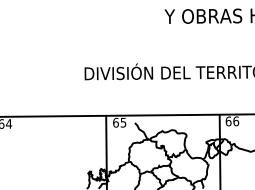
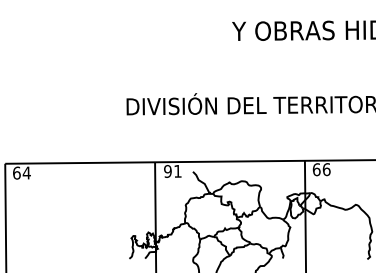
text: (119, 122) -> (172, 171), 65 -> 91

